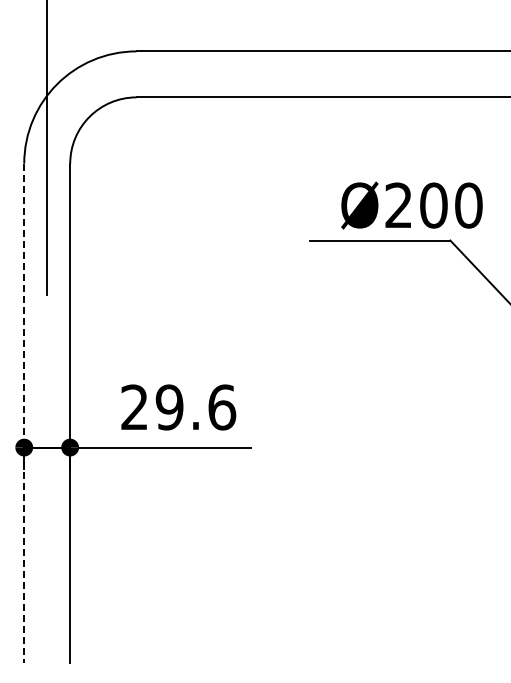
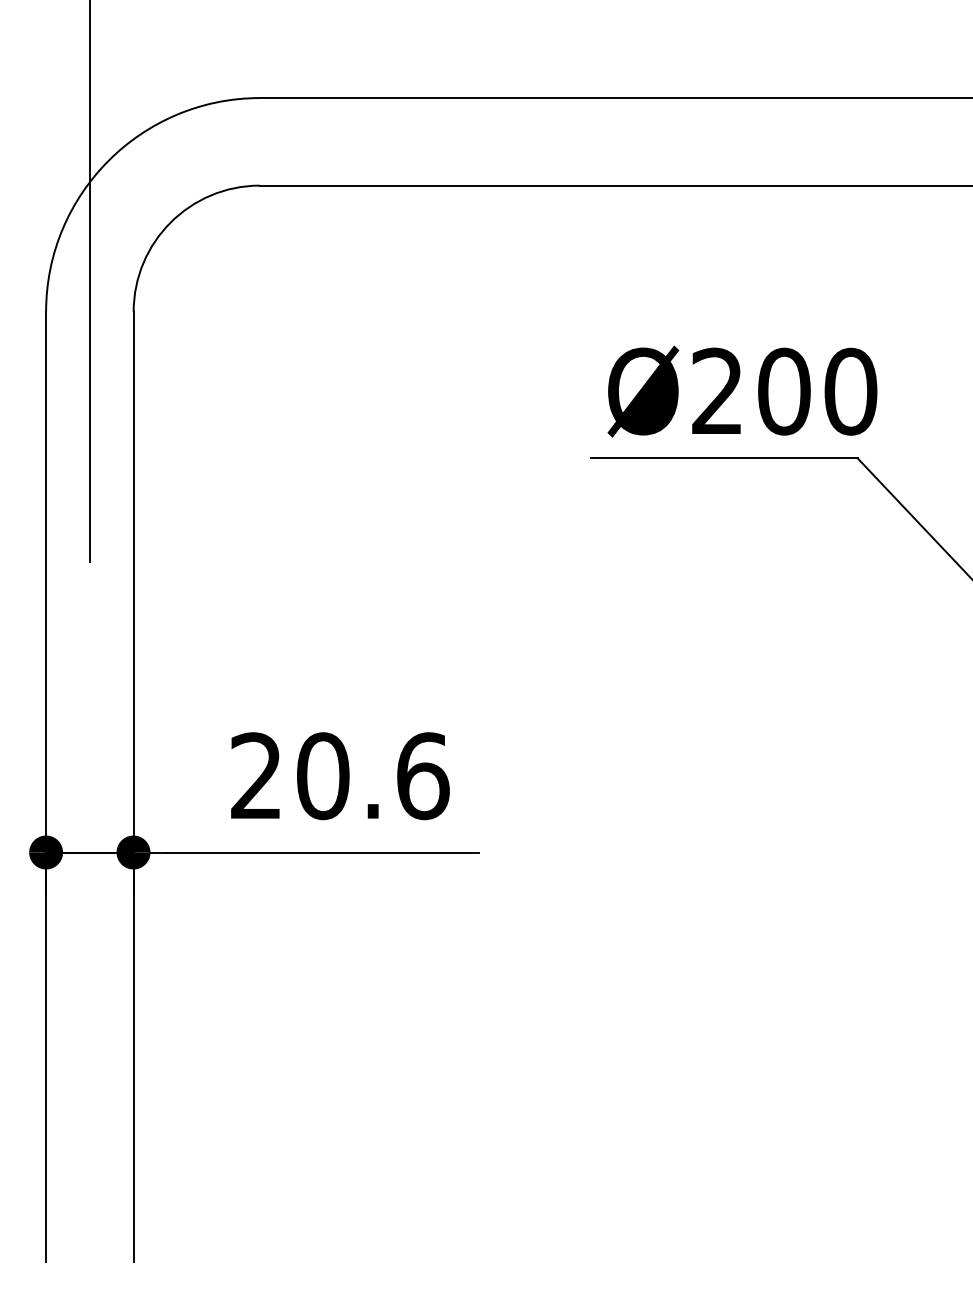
text: (411, 205) -> (741, 391), moved
text: (169, 407) -> (322, 776), 29.6 -> 20.6
line: (24, 413) -> (46, 787), dashed -> solid

